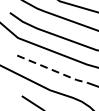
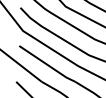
line: (52, 69) -> (47, 64), dashed -> solid

